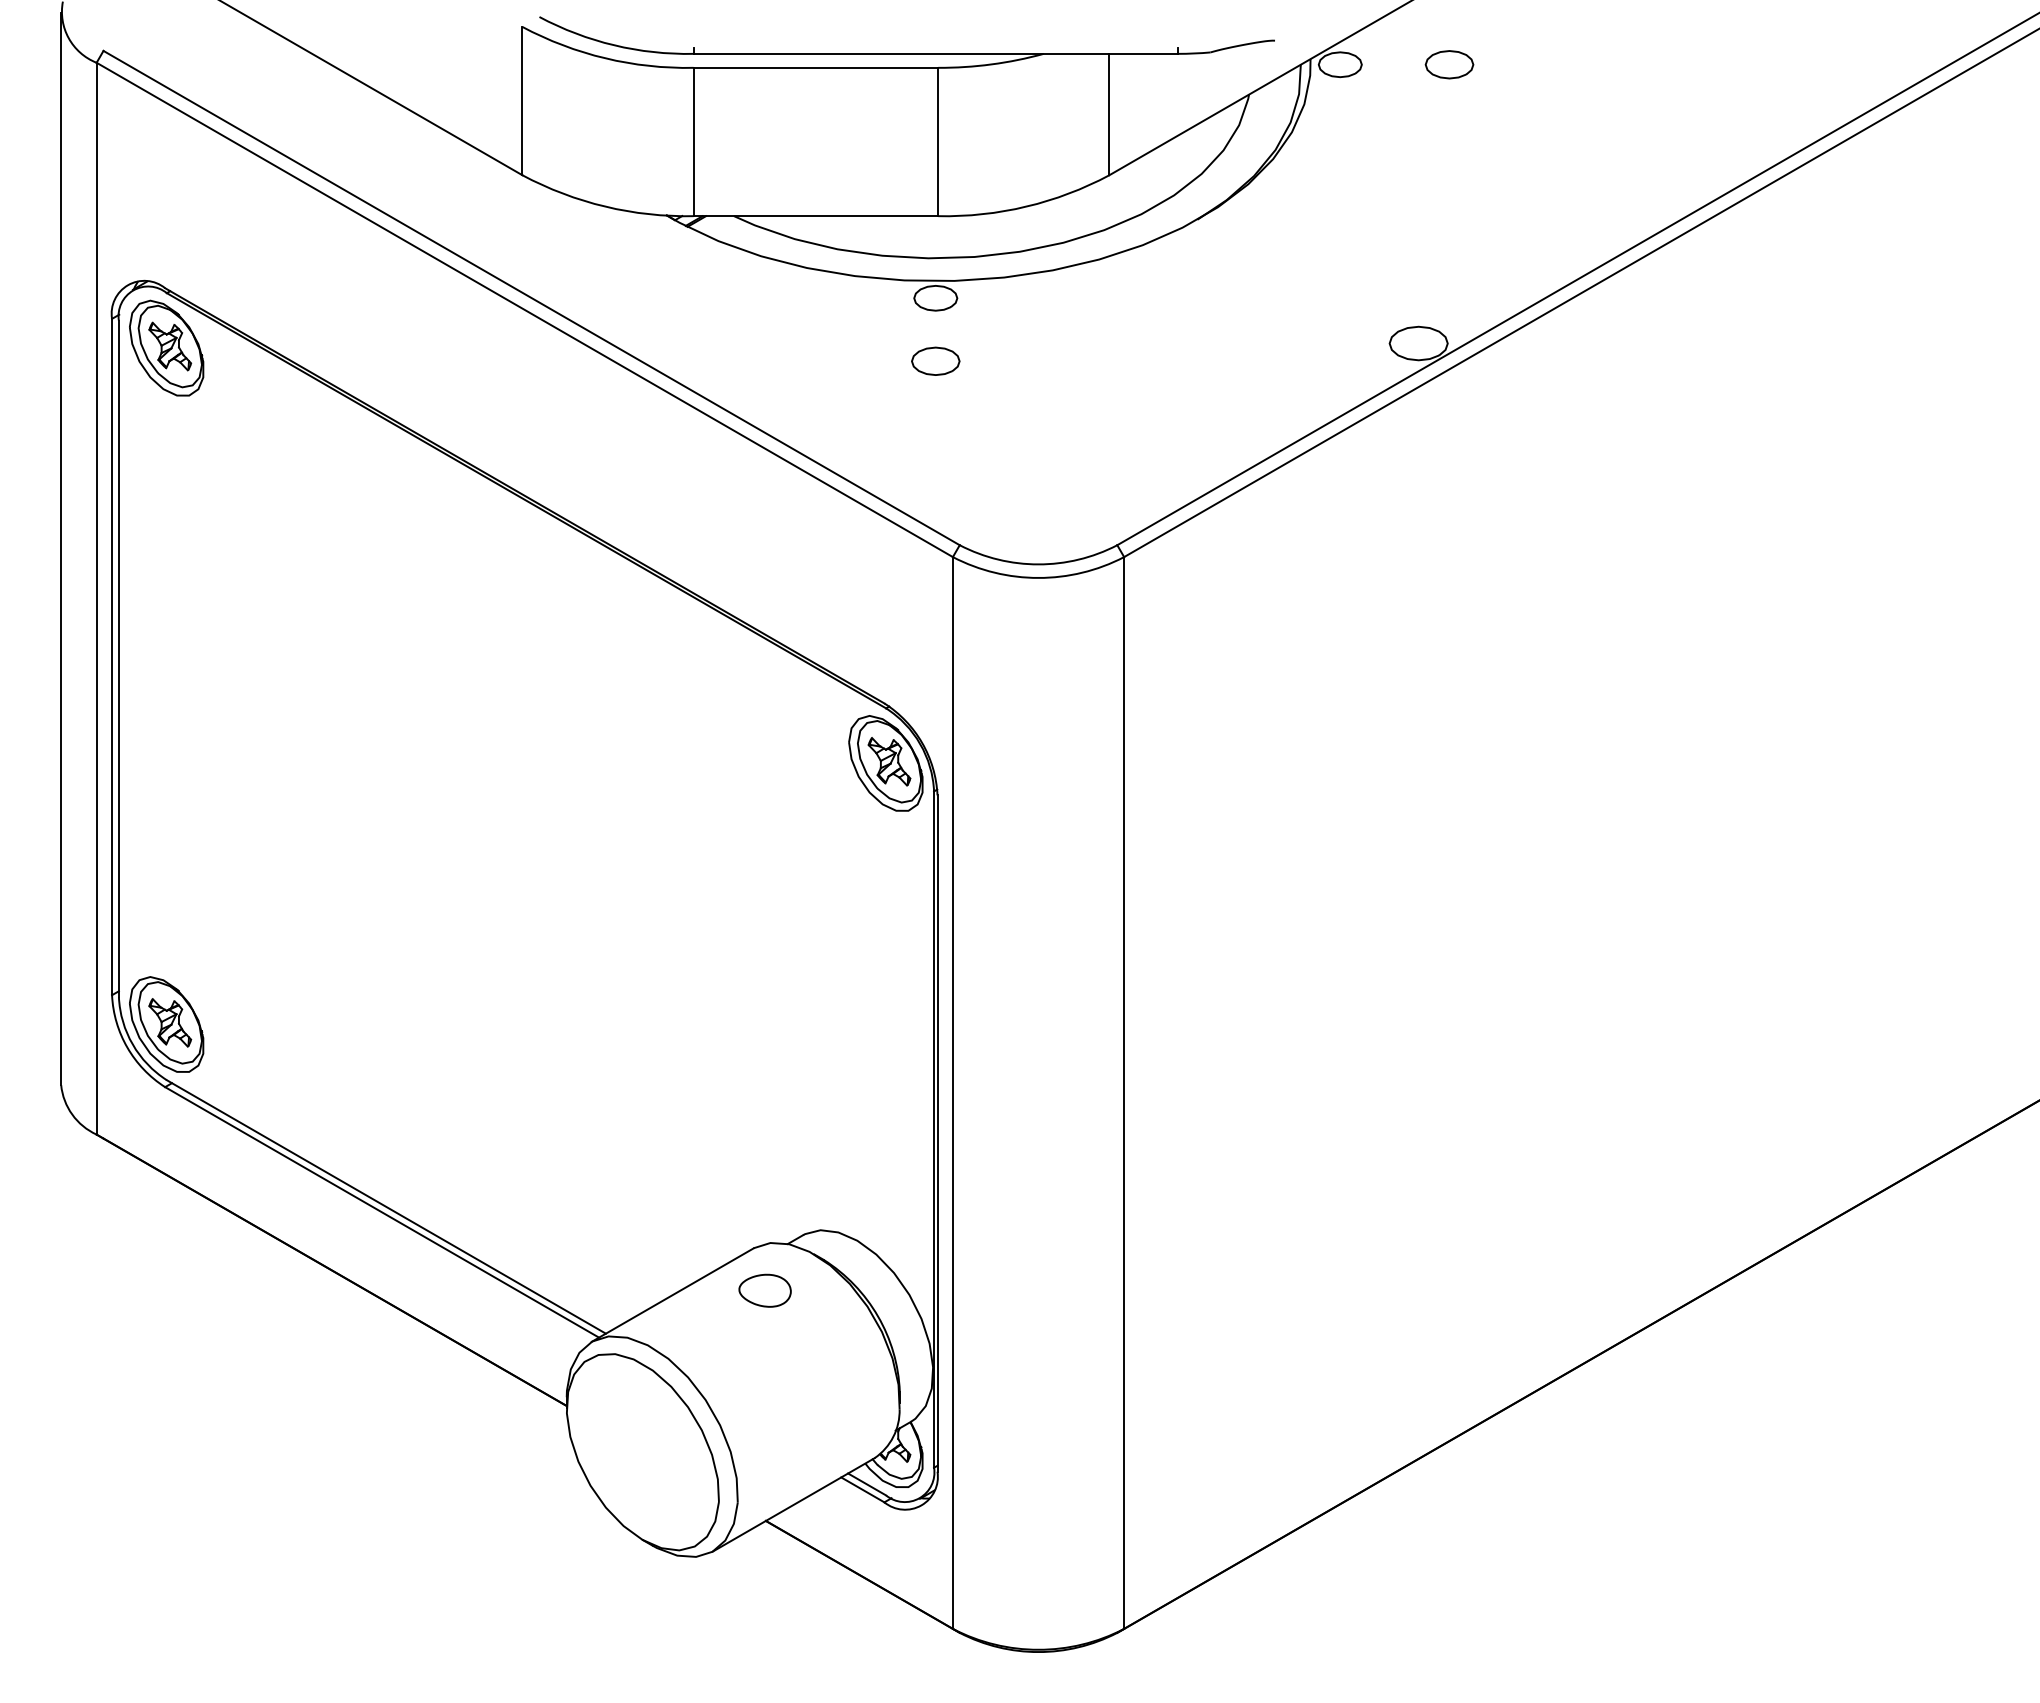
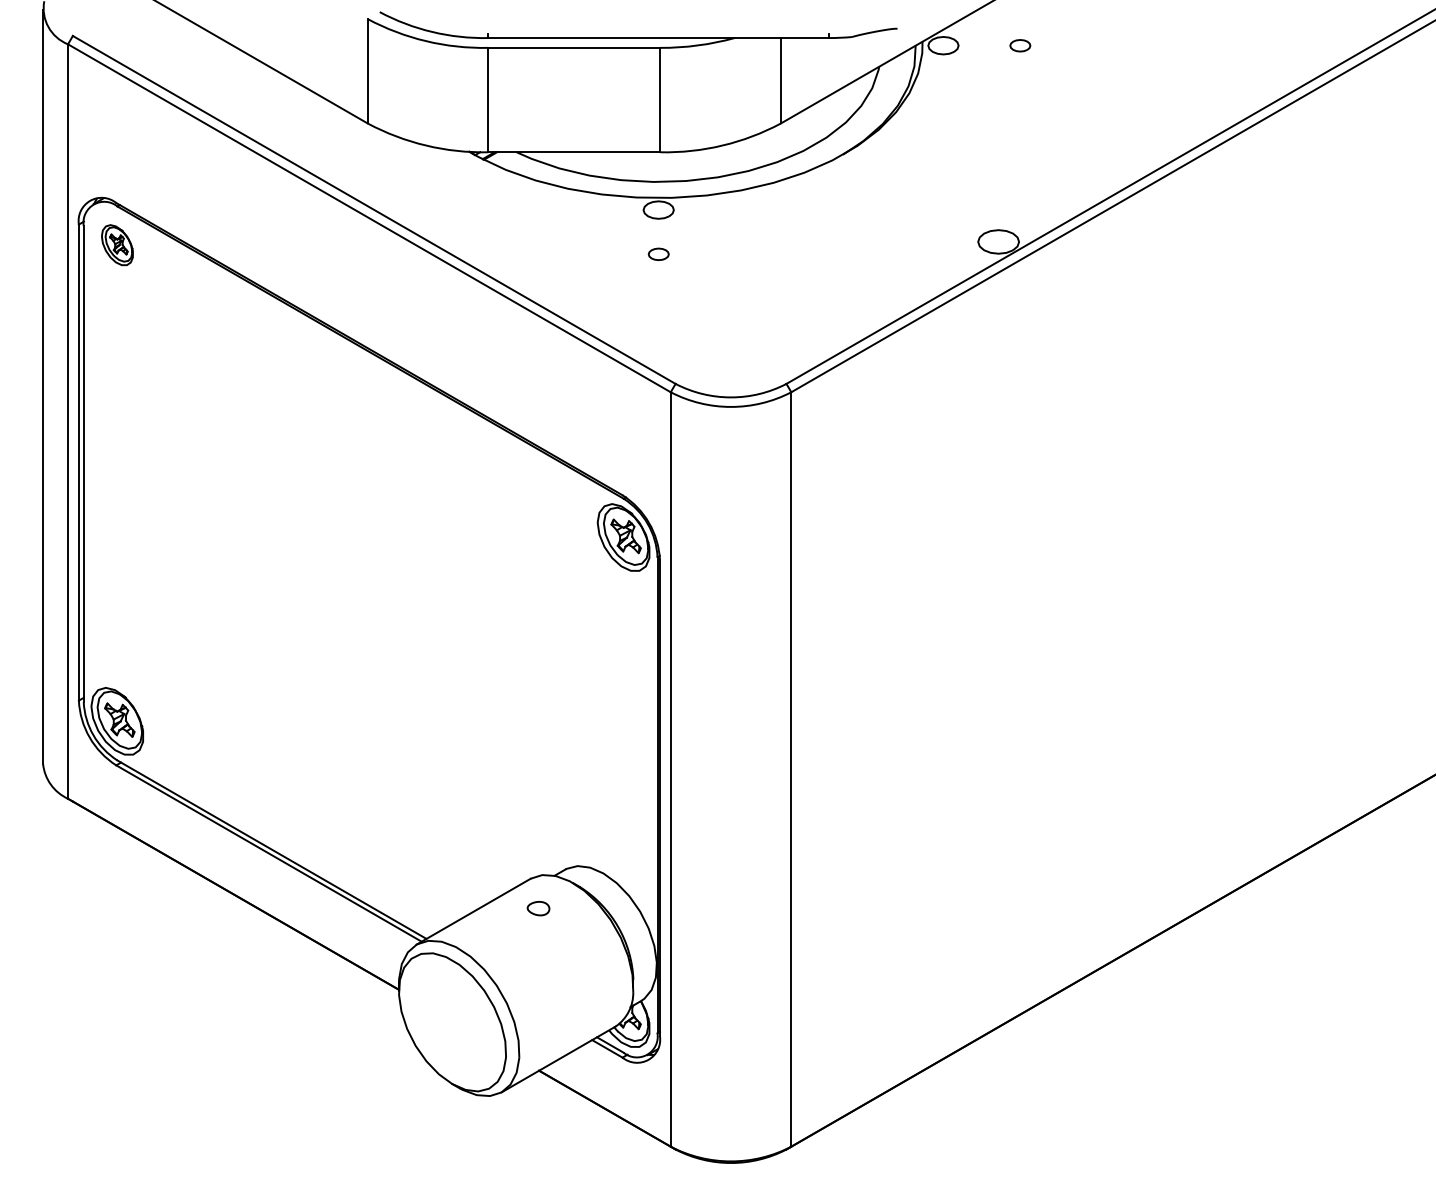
part: (1449, 64) -> (1020, 45), size x0.6
part: (166, 347) -> (117, 244), size x0.6
part: (935, 360) -> (658, 253), size x0.6
part: (764, 1290) -> (538, 908), size x0.6

